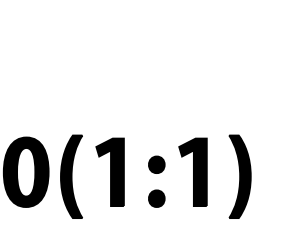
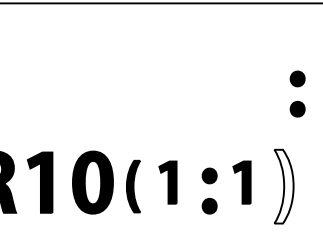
part: (255, 72) -> (297, 93), added
part: (109, 172) -> (167, 182), size x0.7
part: (192, 172) -> (241, 182), size x0.7
part: (71, 176) -> (133, 186), size x0.7
fill: (239, 176) -> (283, 186), removed

